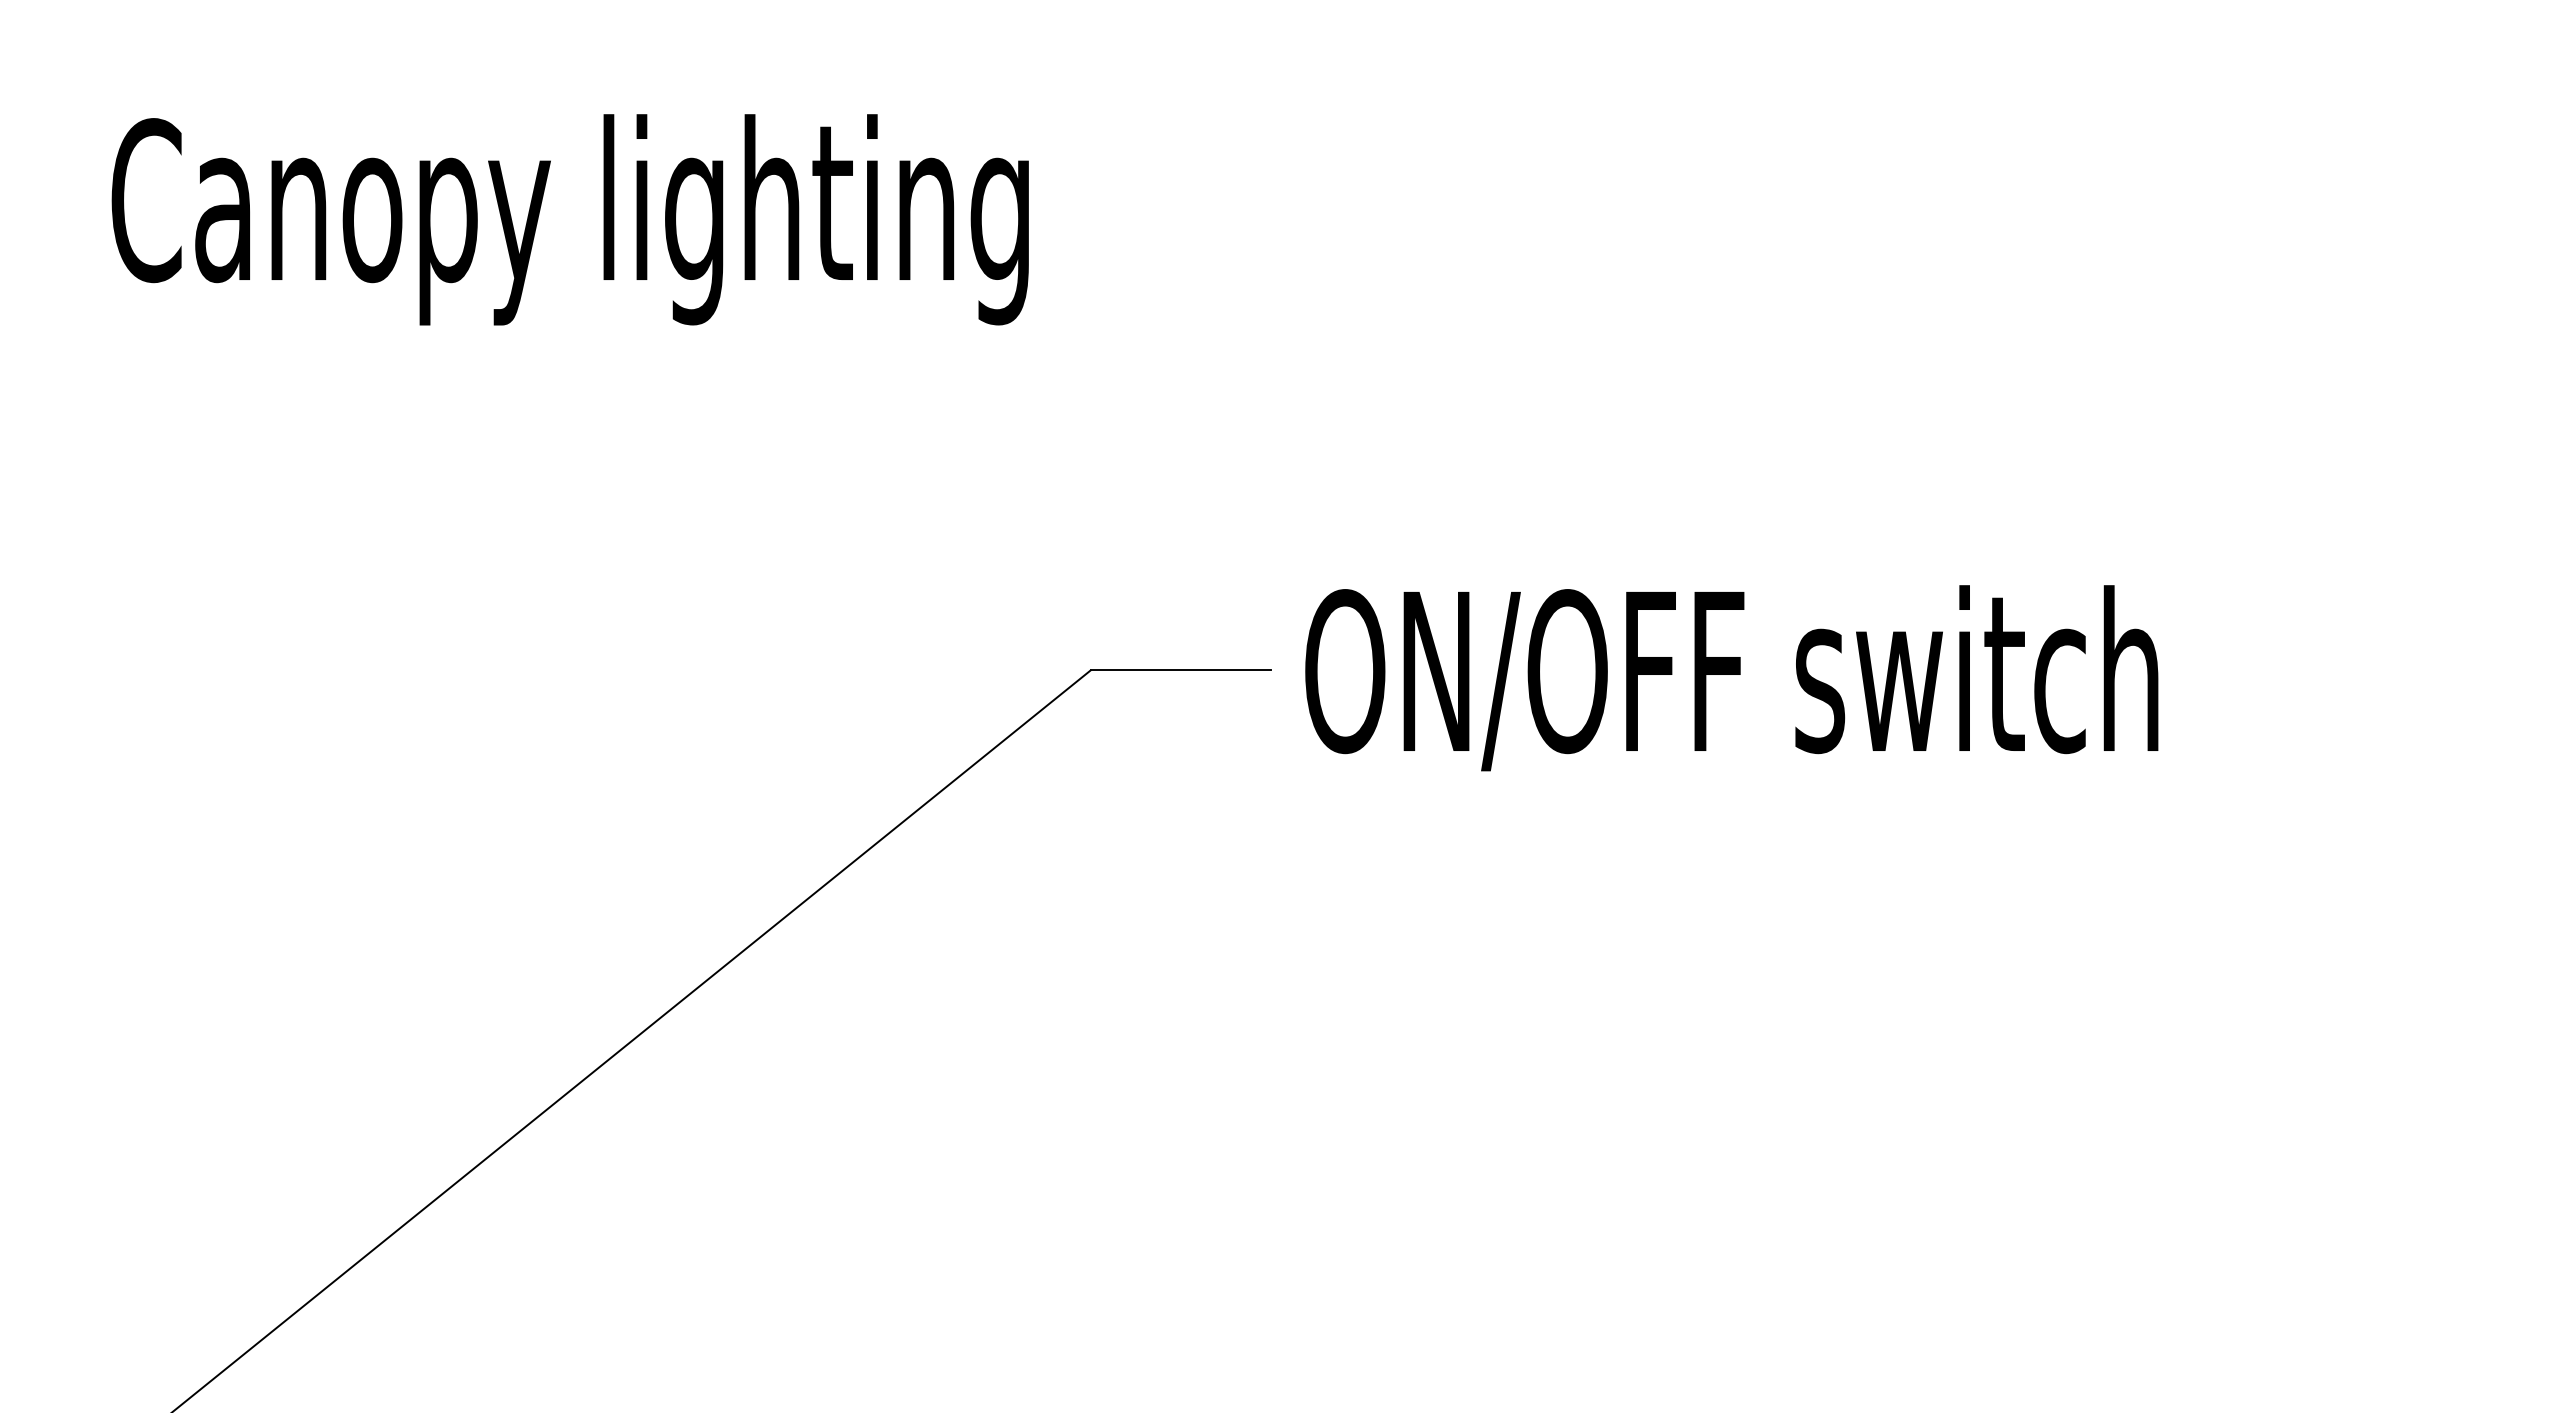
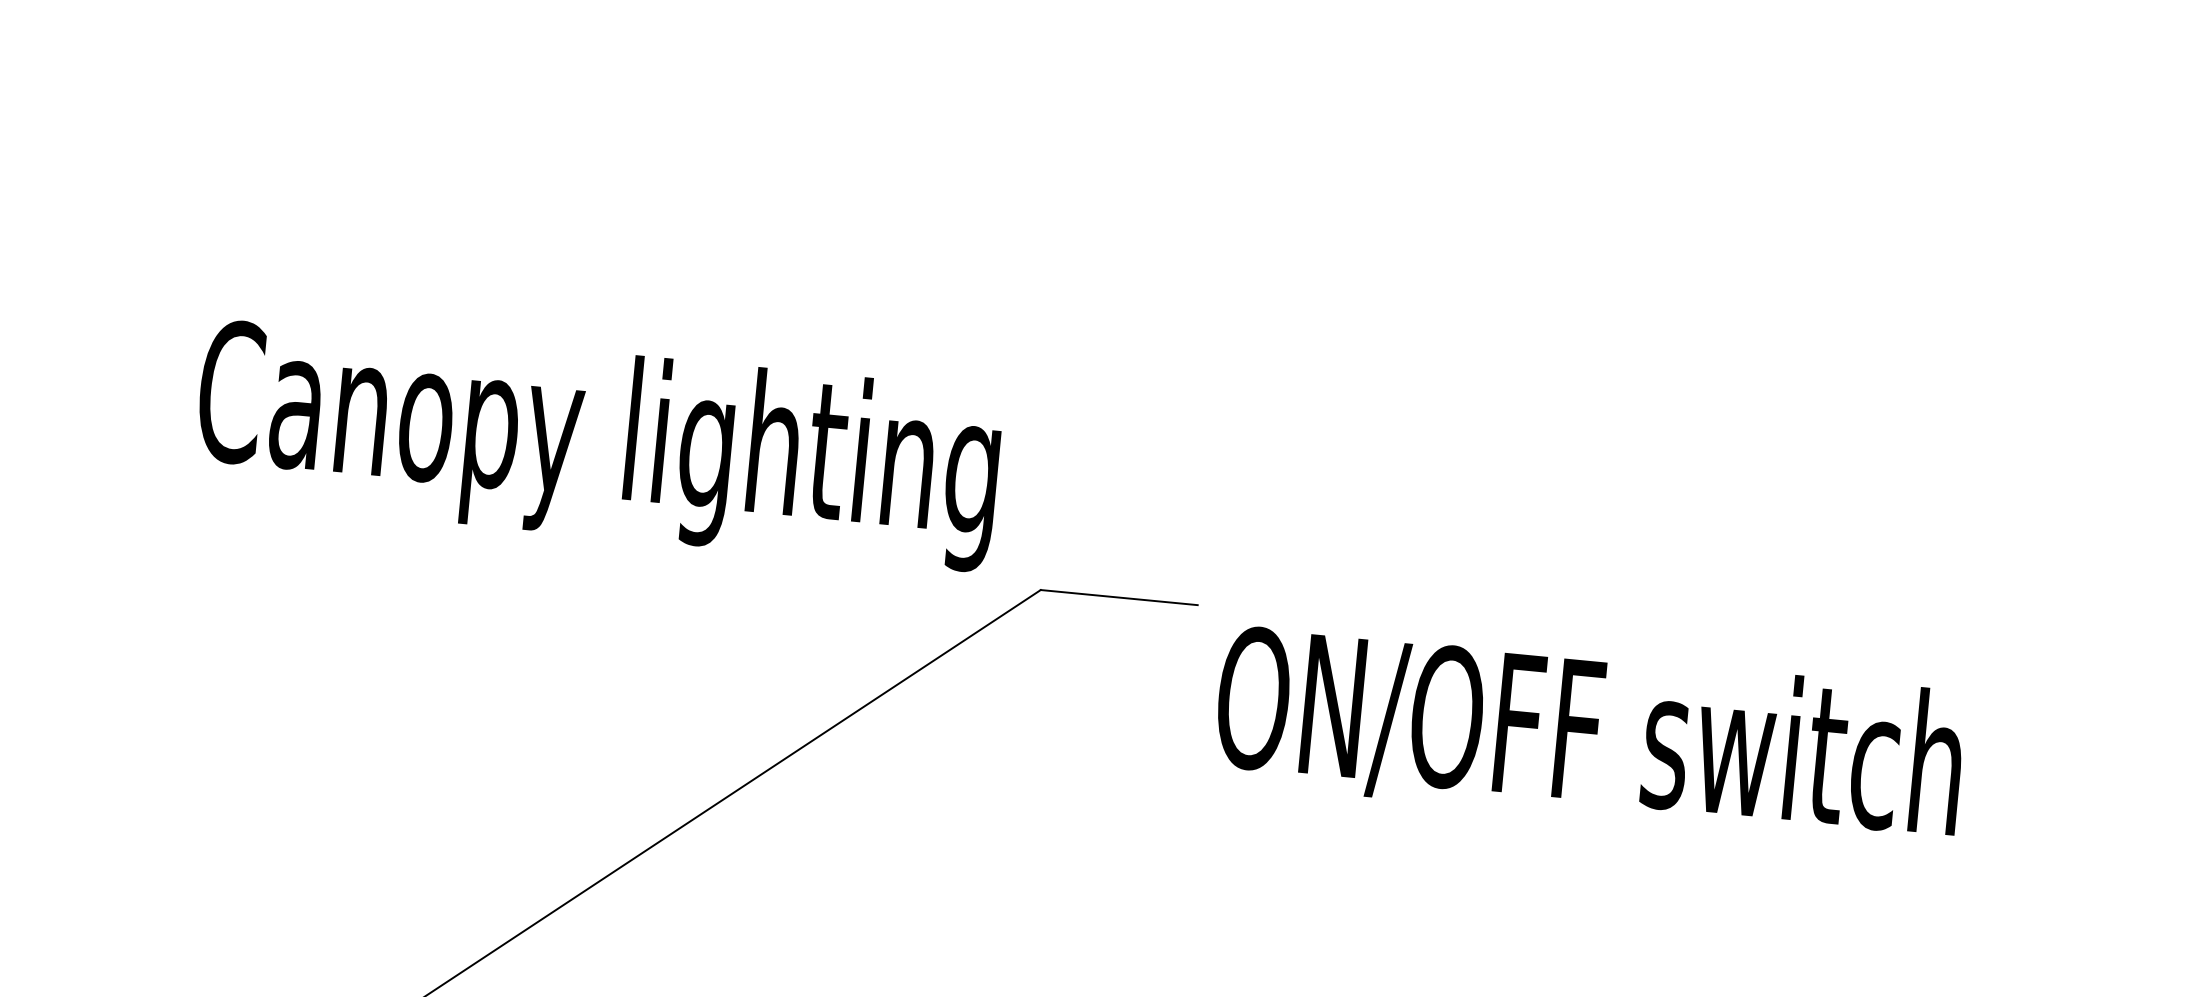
text: (569, 219) -> (597, 443), moved
text: (1731, 678) -> (1589, 736), moved

